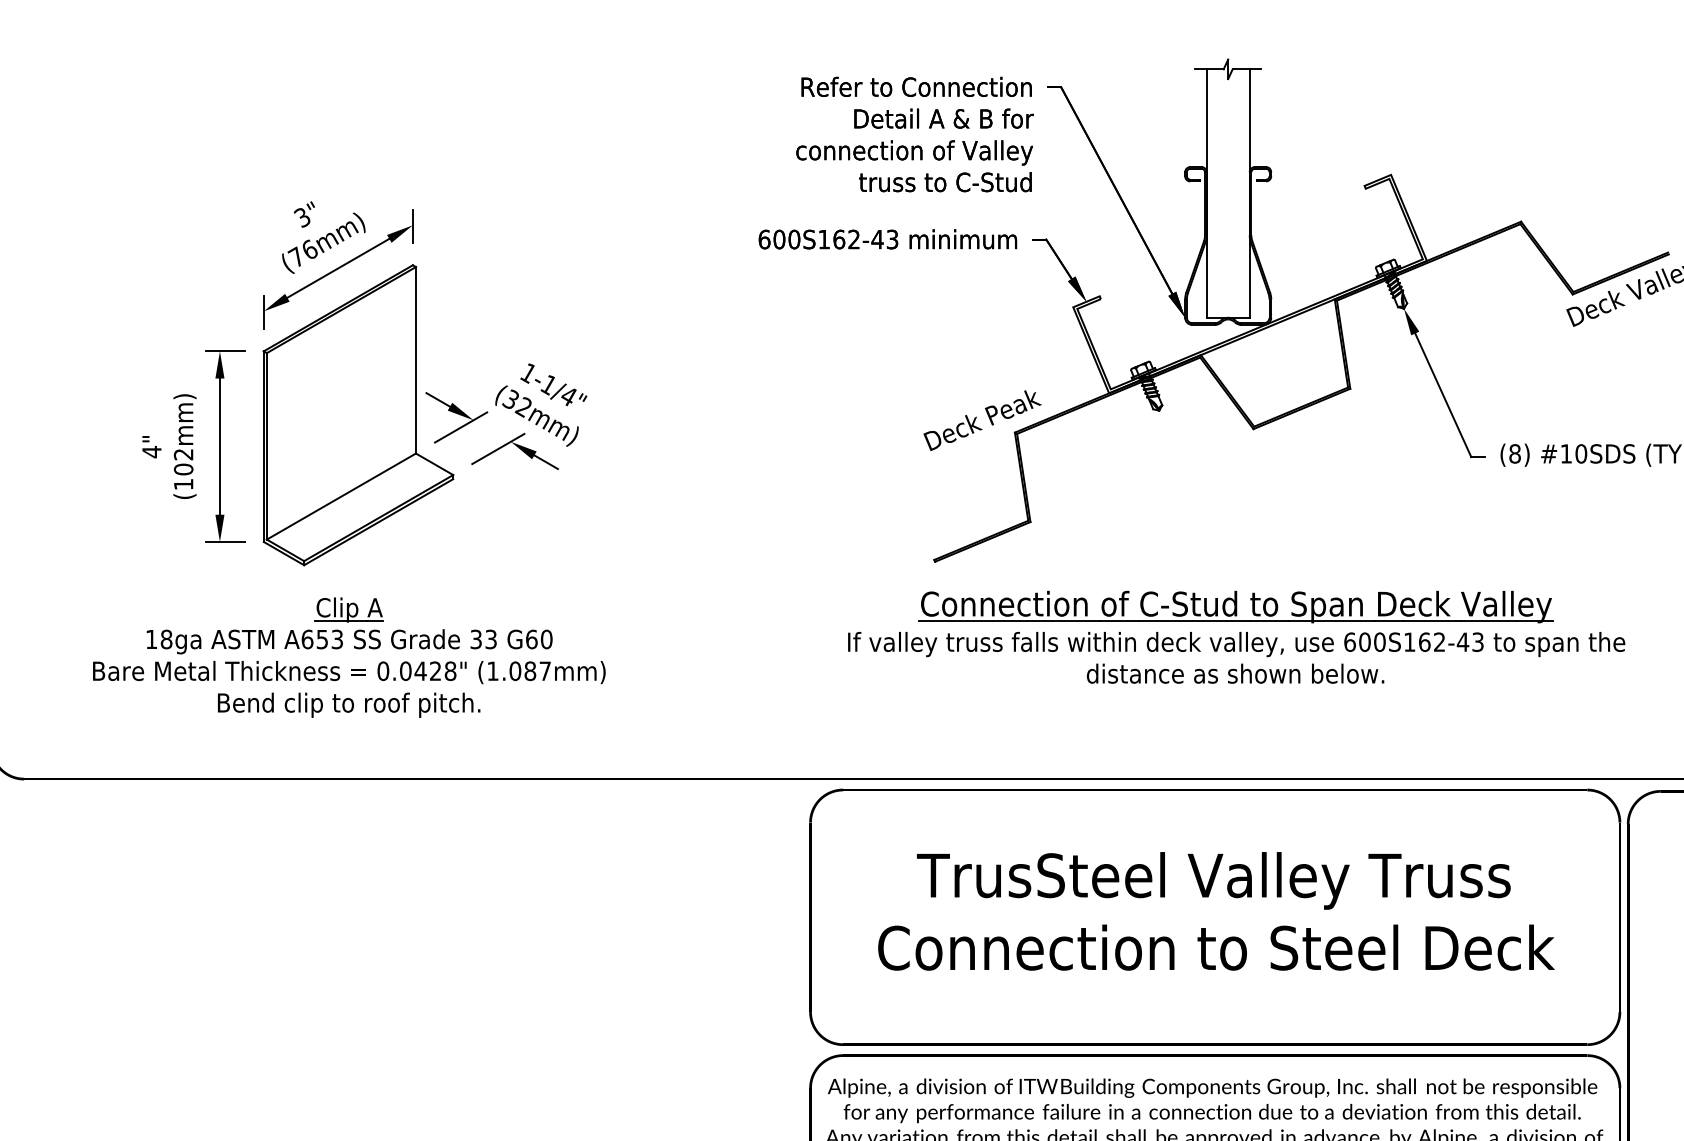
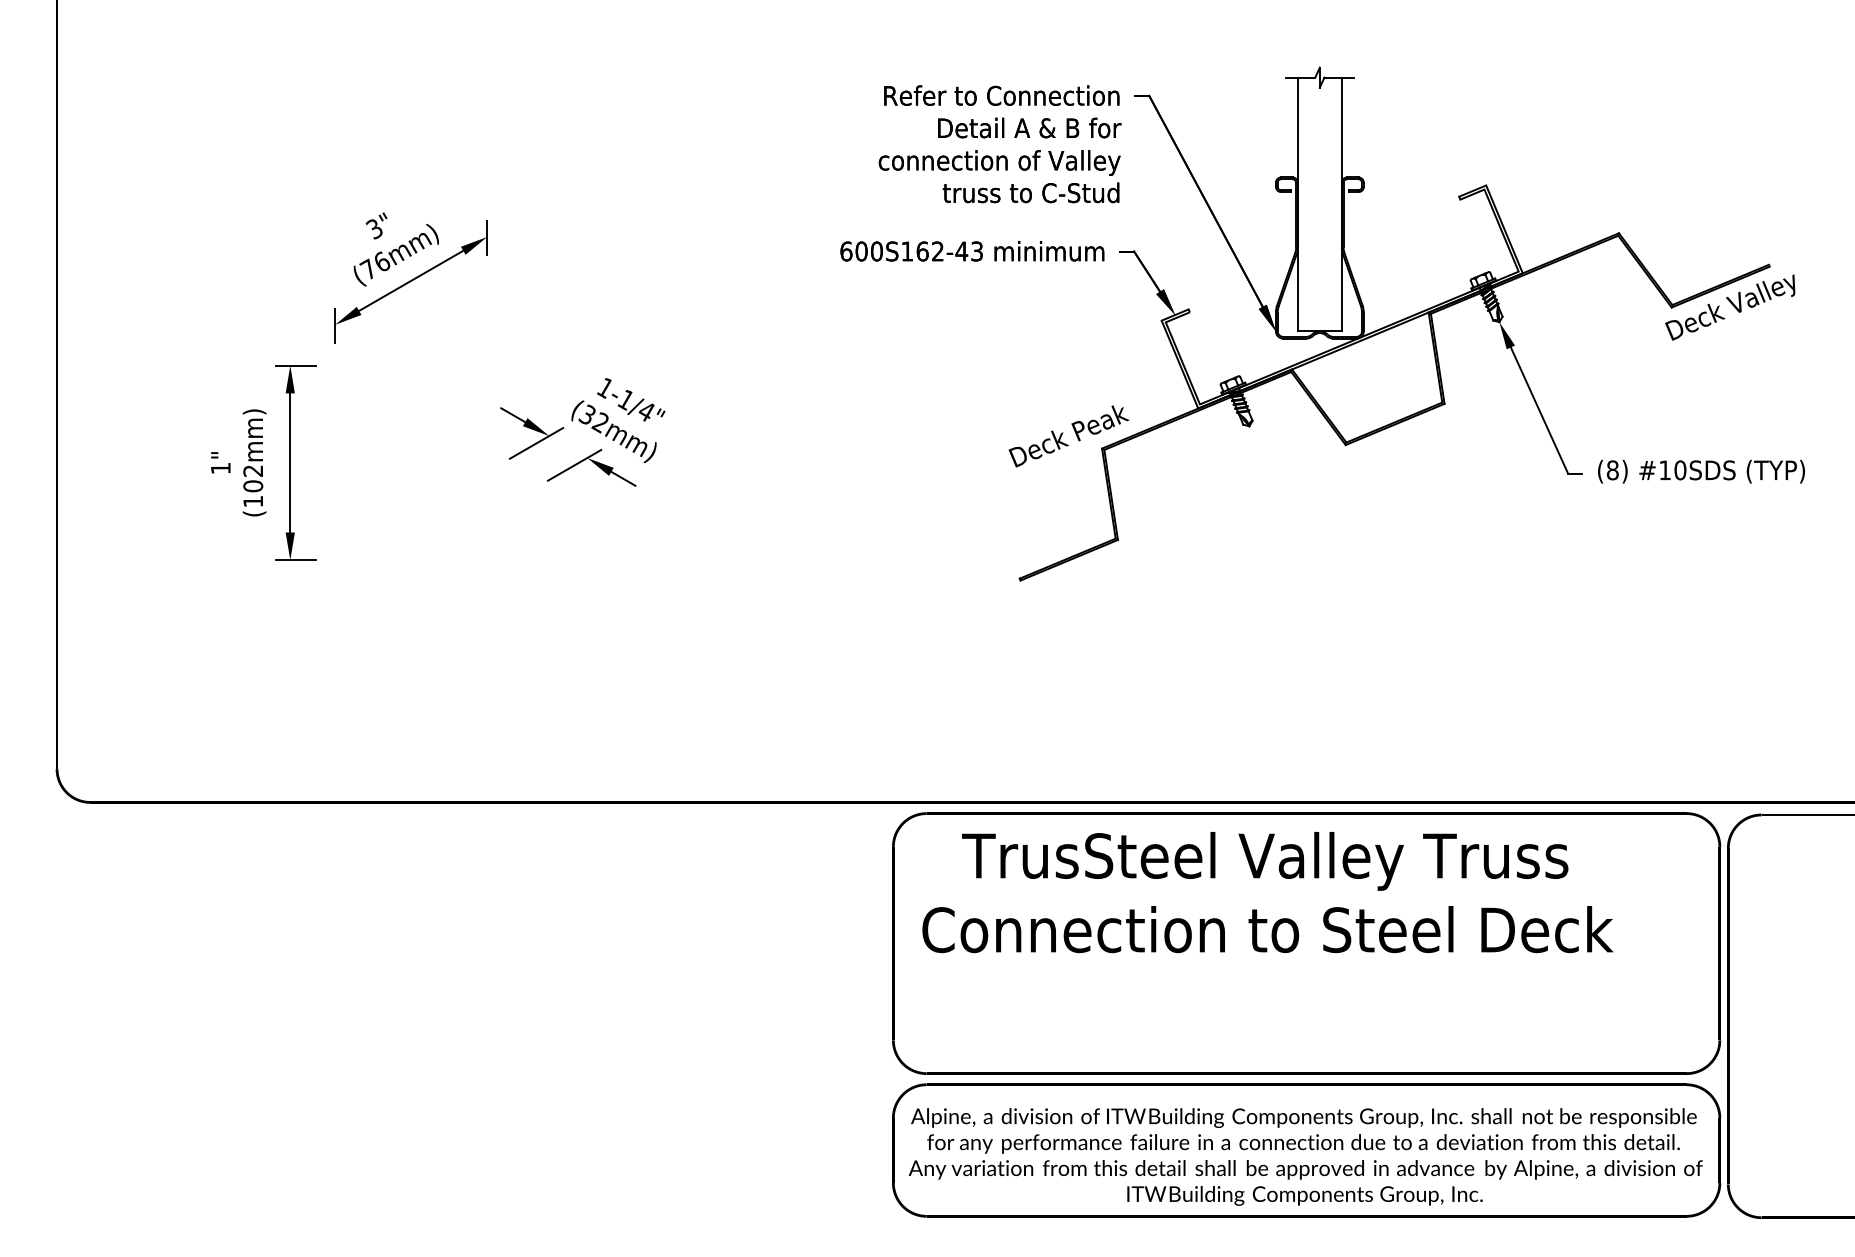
part: (358, 414) -> (431, 430), removed
text: (151, 452) -> (220, 468), 4" -> 1"
part: (1236, 637) -> (1328, 657), removed
part: (355, 648) -> (428, 669), removed
text: (1216, 911) -> (1267, 892), moved

